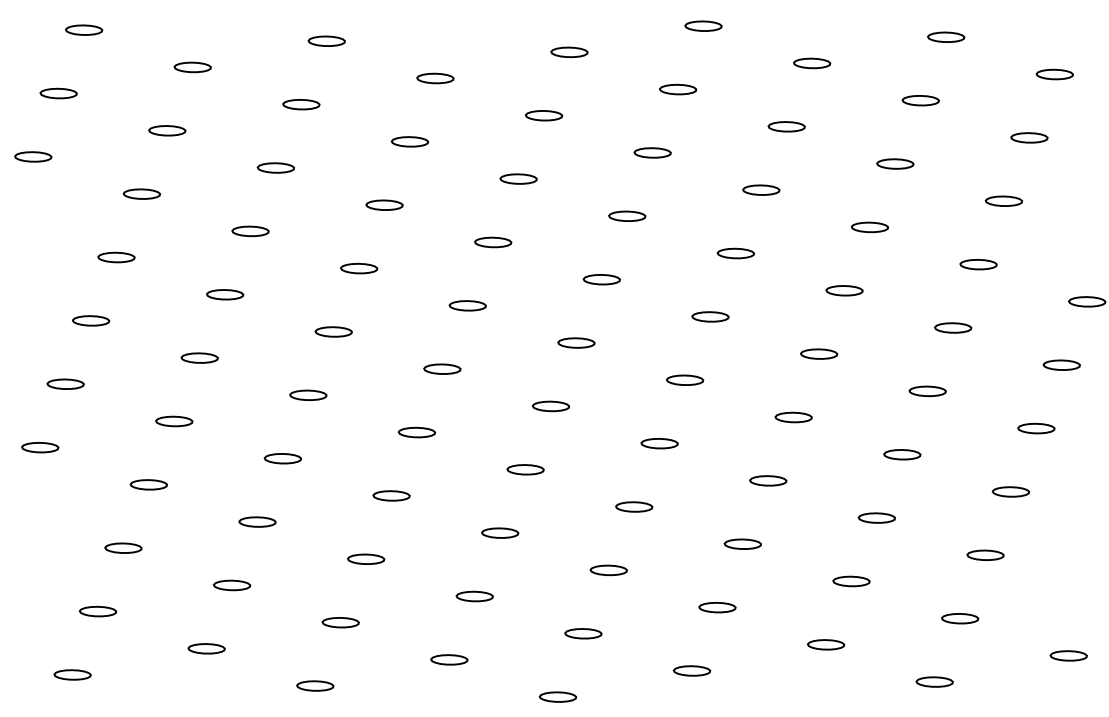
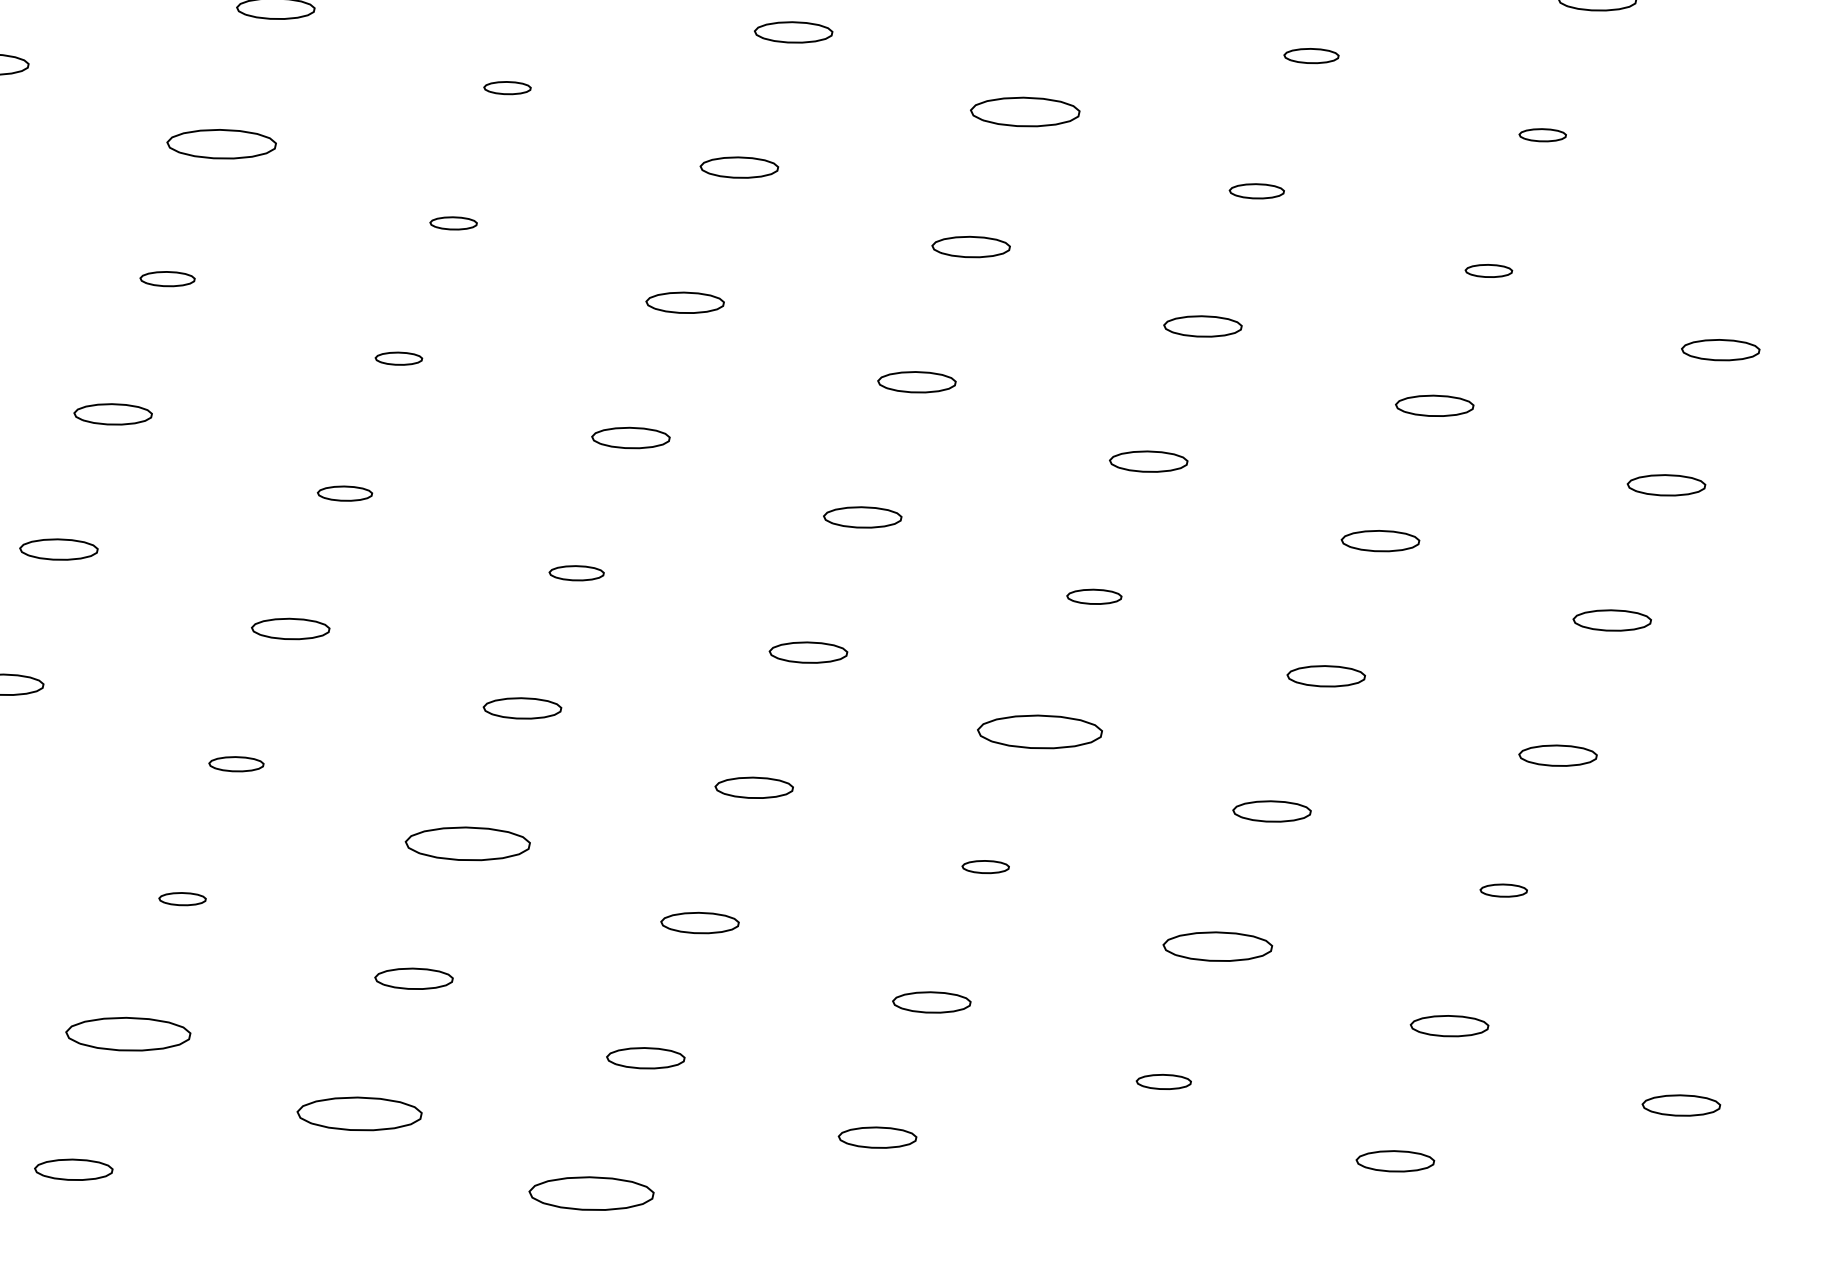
part: (895, 163) -> (1311, 54), size x0.7
part: (518, 178) -> (507, 86), size x0.6
part: (761, 189) -> (1025, 110), size x1.4
part: (1003, 200) -> (1542, 133), size x0.6
part: (384, 204) -> (221, 142), size x1.4
part: (869, 227) -> (1256, 191), size x0.7
part: (493, 242) -> (454, 223), size x0.6
part: (978, 264) -> (1488, 270), size x0.6
part: (359, 268) -> (168, 278), size x0.7
part: (467, 305) -> (398, 357), size x0.6
part: (442, 368) -> (345, 492), size x0.7
part: (550, 406) -> (575, 573), size x0.7
part: (793, 417) -> (1094, 596), size x0.7
part: (768, 480) -> (1040, 731), size x1.6
part: (391, 495) -> (236, 763), size x0.7
part: (500, 532) -> (468, 842), size x1.6
part: (742, 543) -> (985, 865), size x0.6
part: (985, 554) -> (1503, 889), size x0.6
part: (366, 558) -> (183, 897), size x0.6
part: (851, 581) -> (1217, 946), size x1.4
part: (340, 622) -> (127, 1034), size x1.6
part: (826, 644) -> (1164, 1081), size x0.7
part: (449, 659) -> (360, 1113), size x1.6
part: (557, 696) -> (590, 1192), size x1.6

